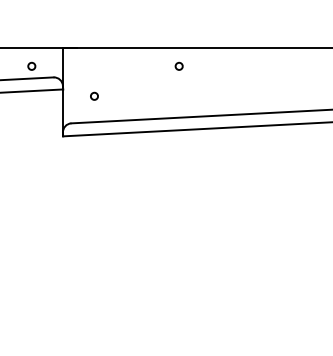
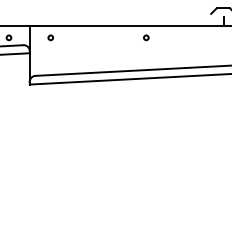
circle: (179, 65) -> (146, 37), moved
circle: (94, 95) -> (50, 37), moved

